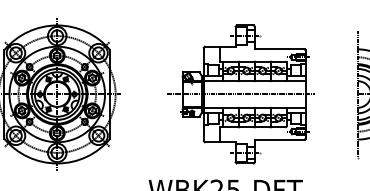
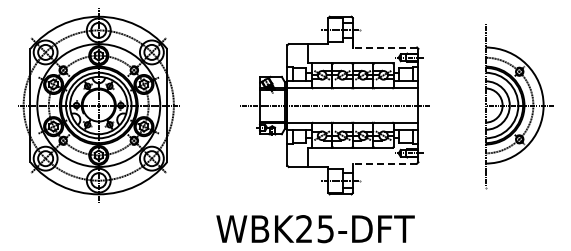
line: (279, 49) -> (384, 47), solid -> dashed
line: (279, 139) -> (384, 163), solid -> dashed

